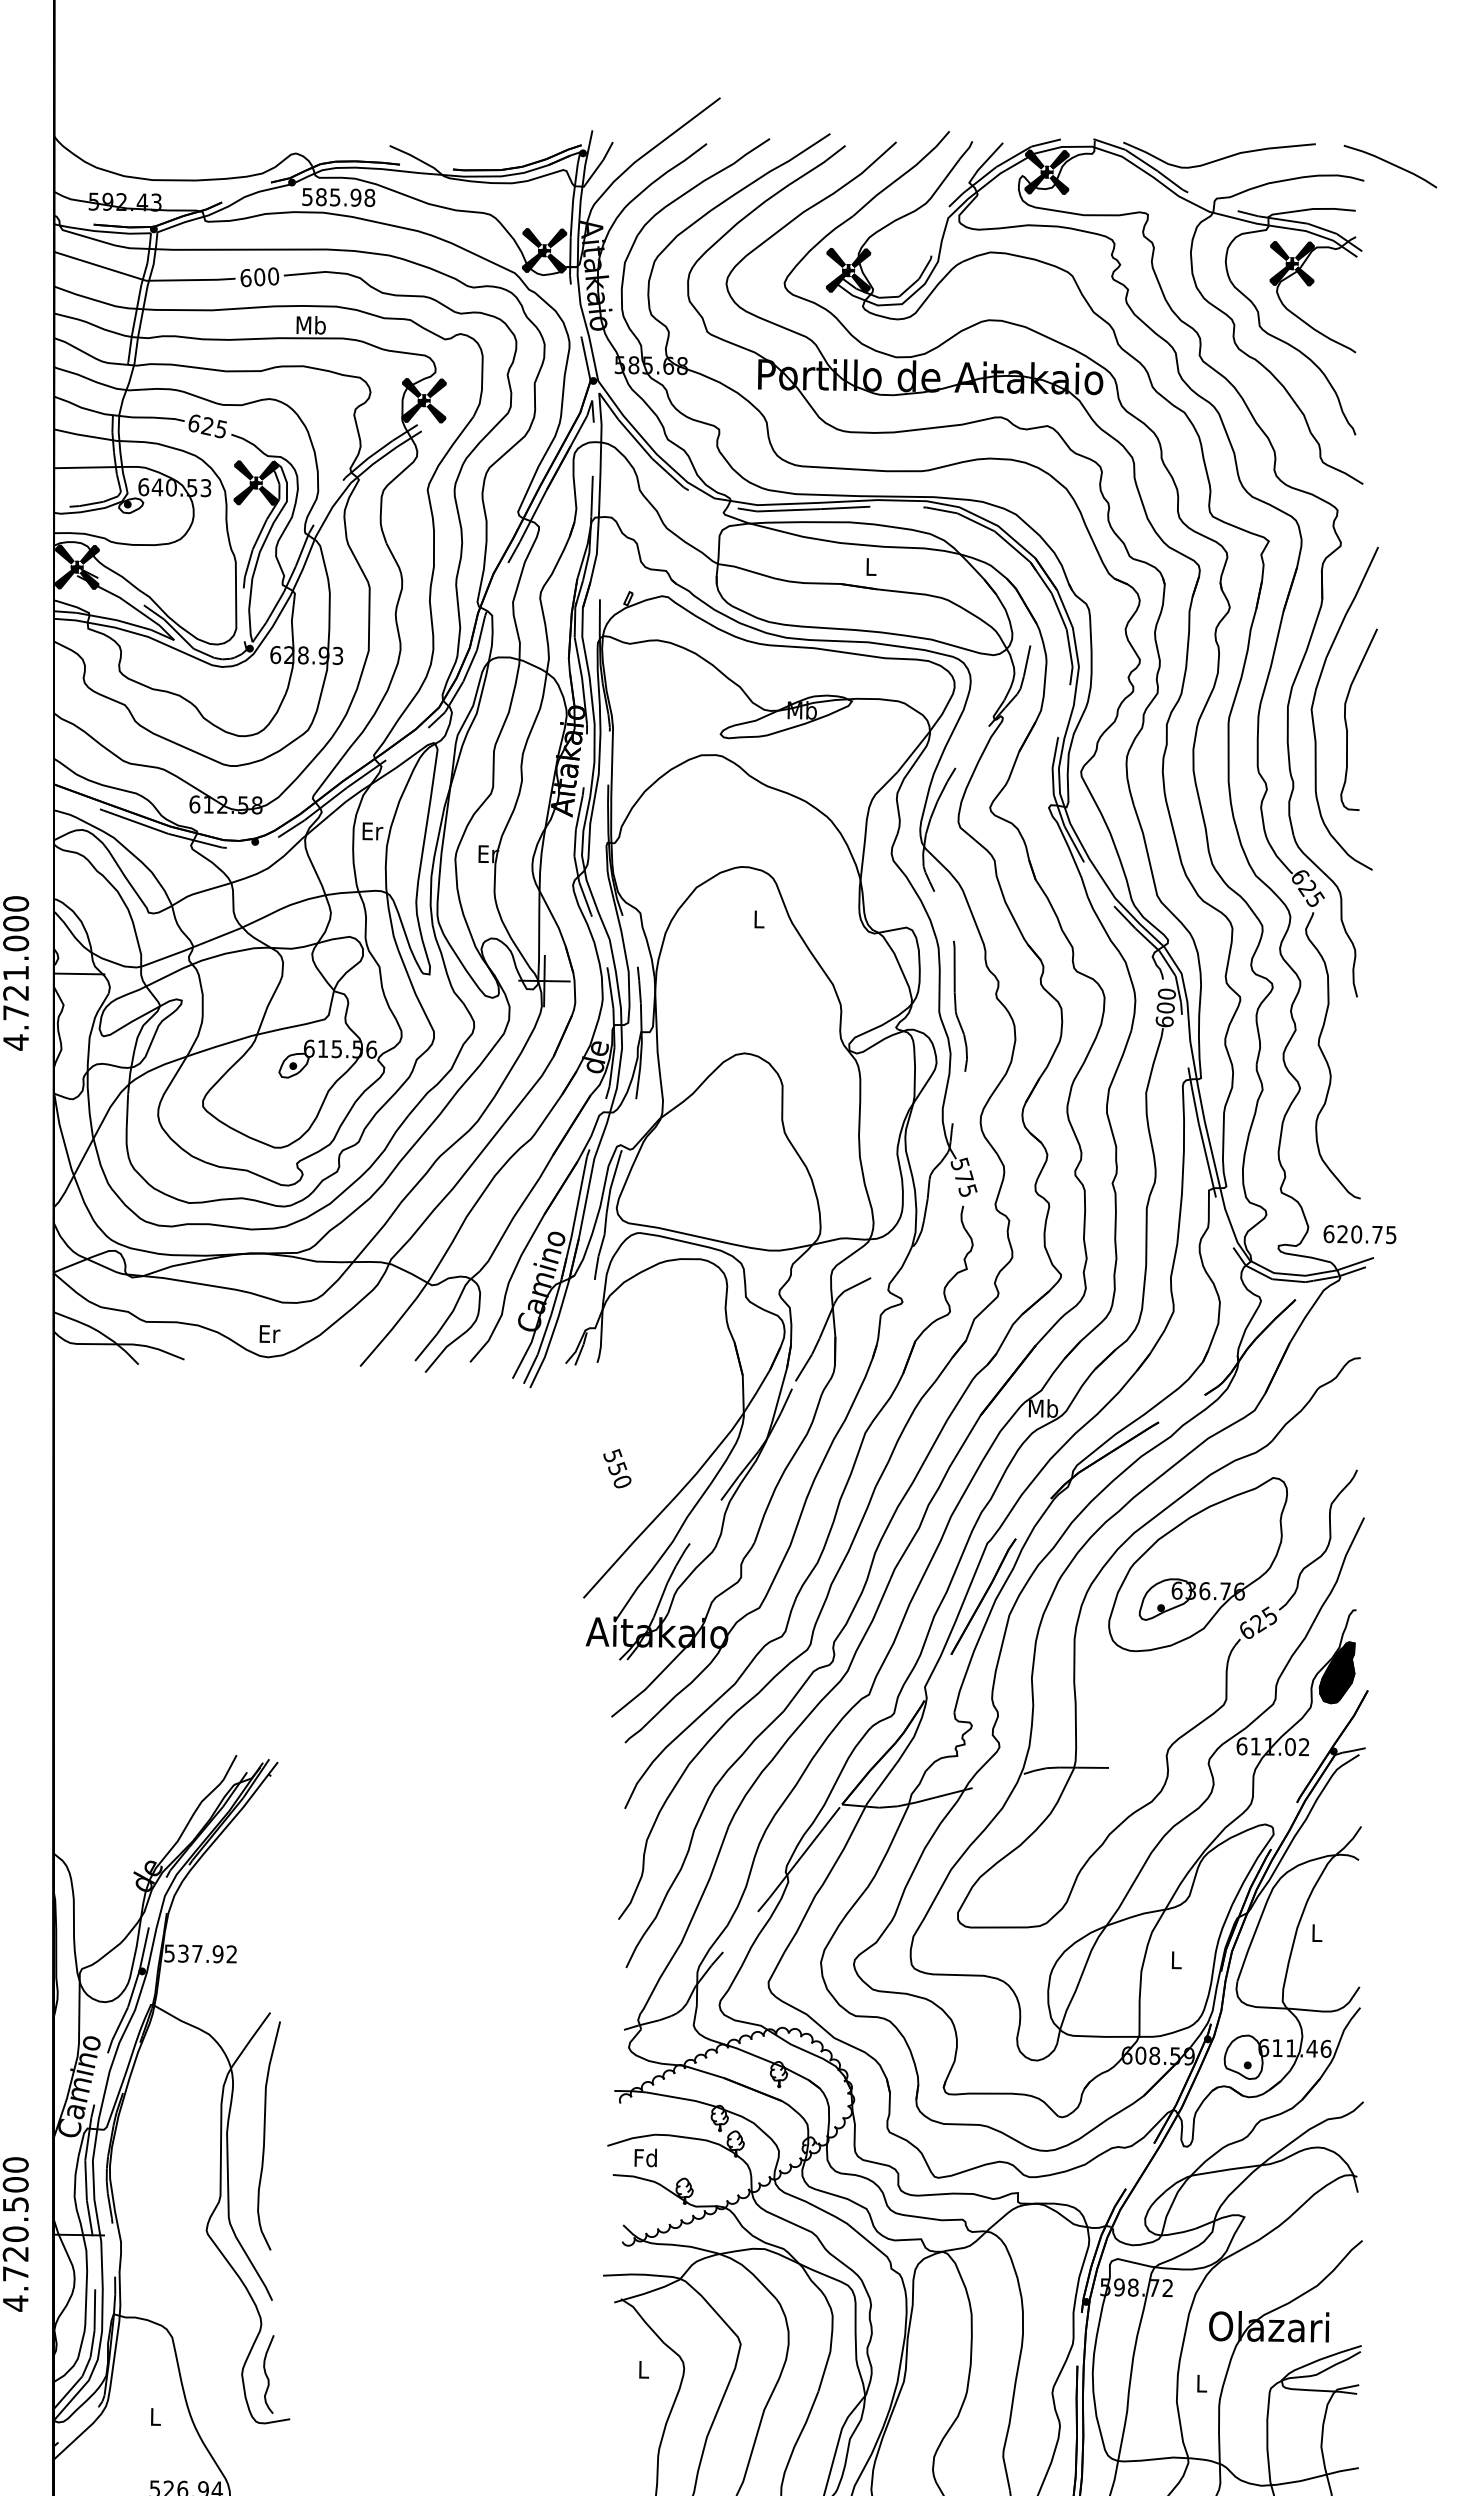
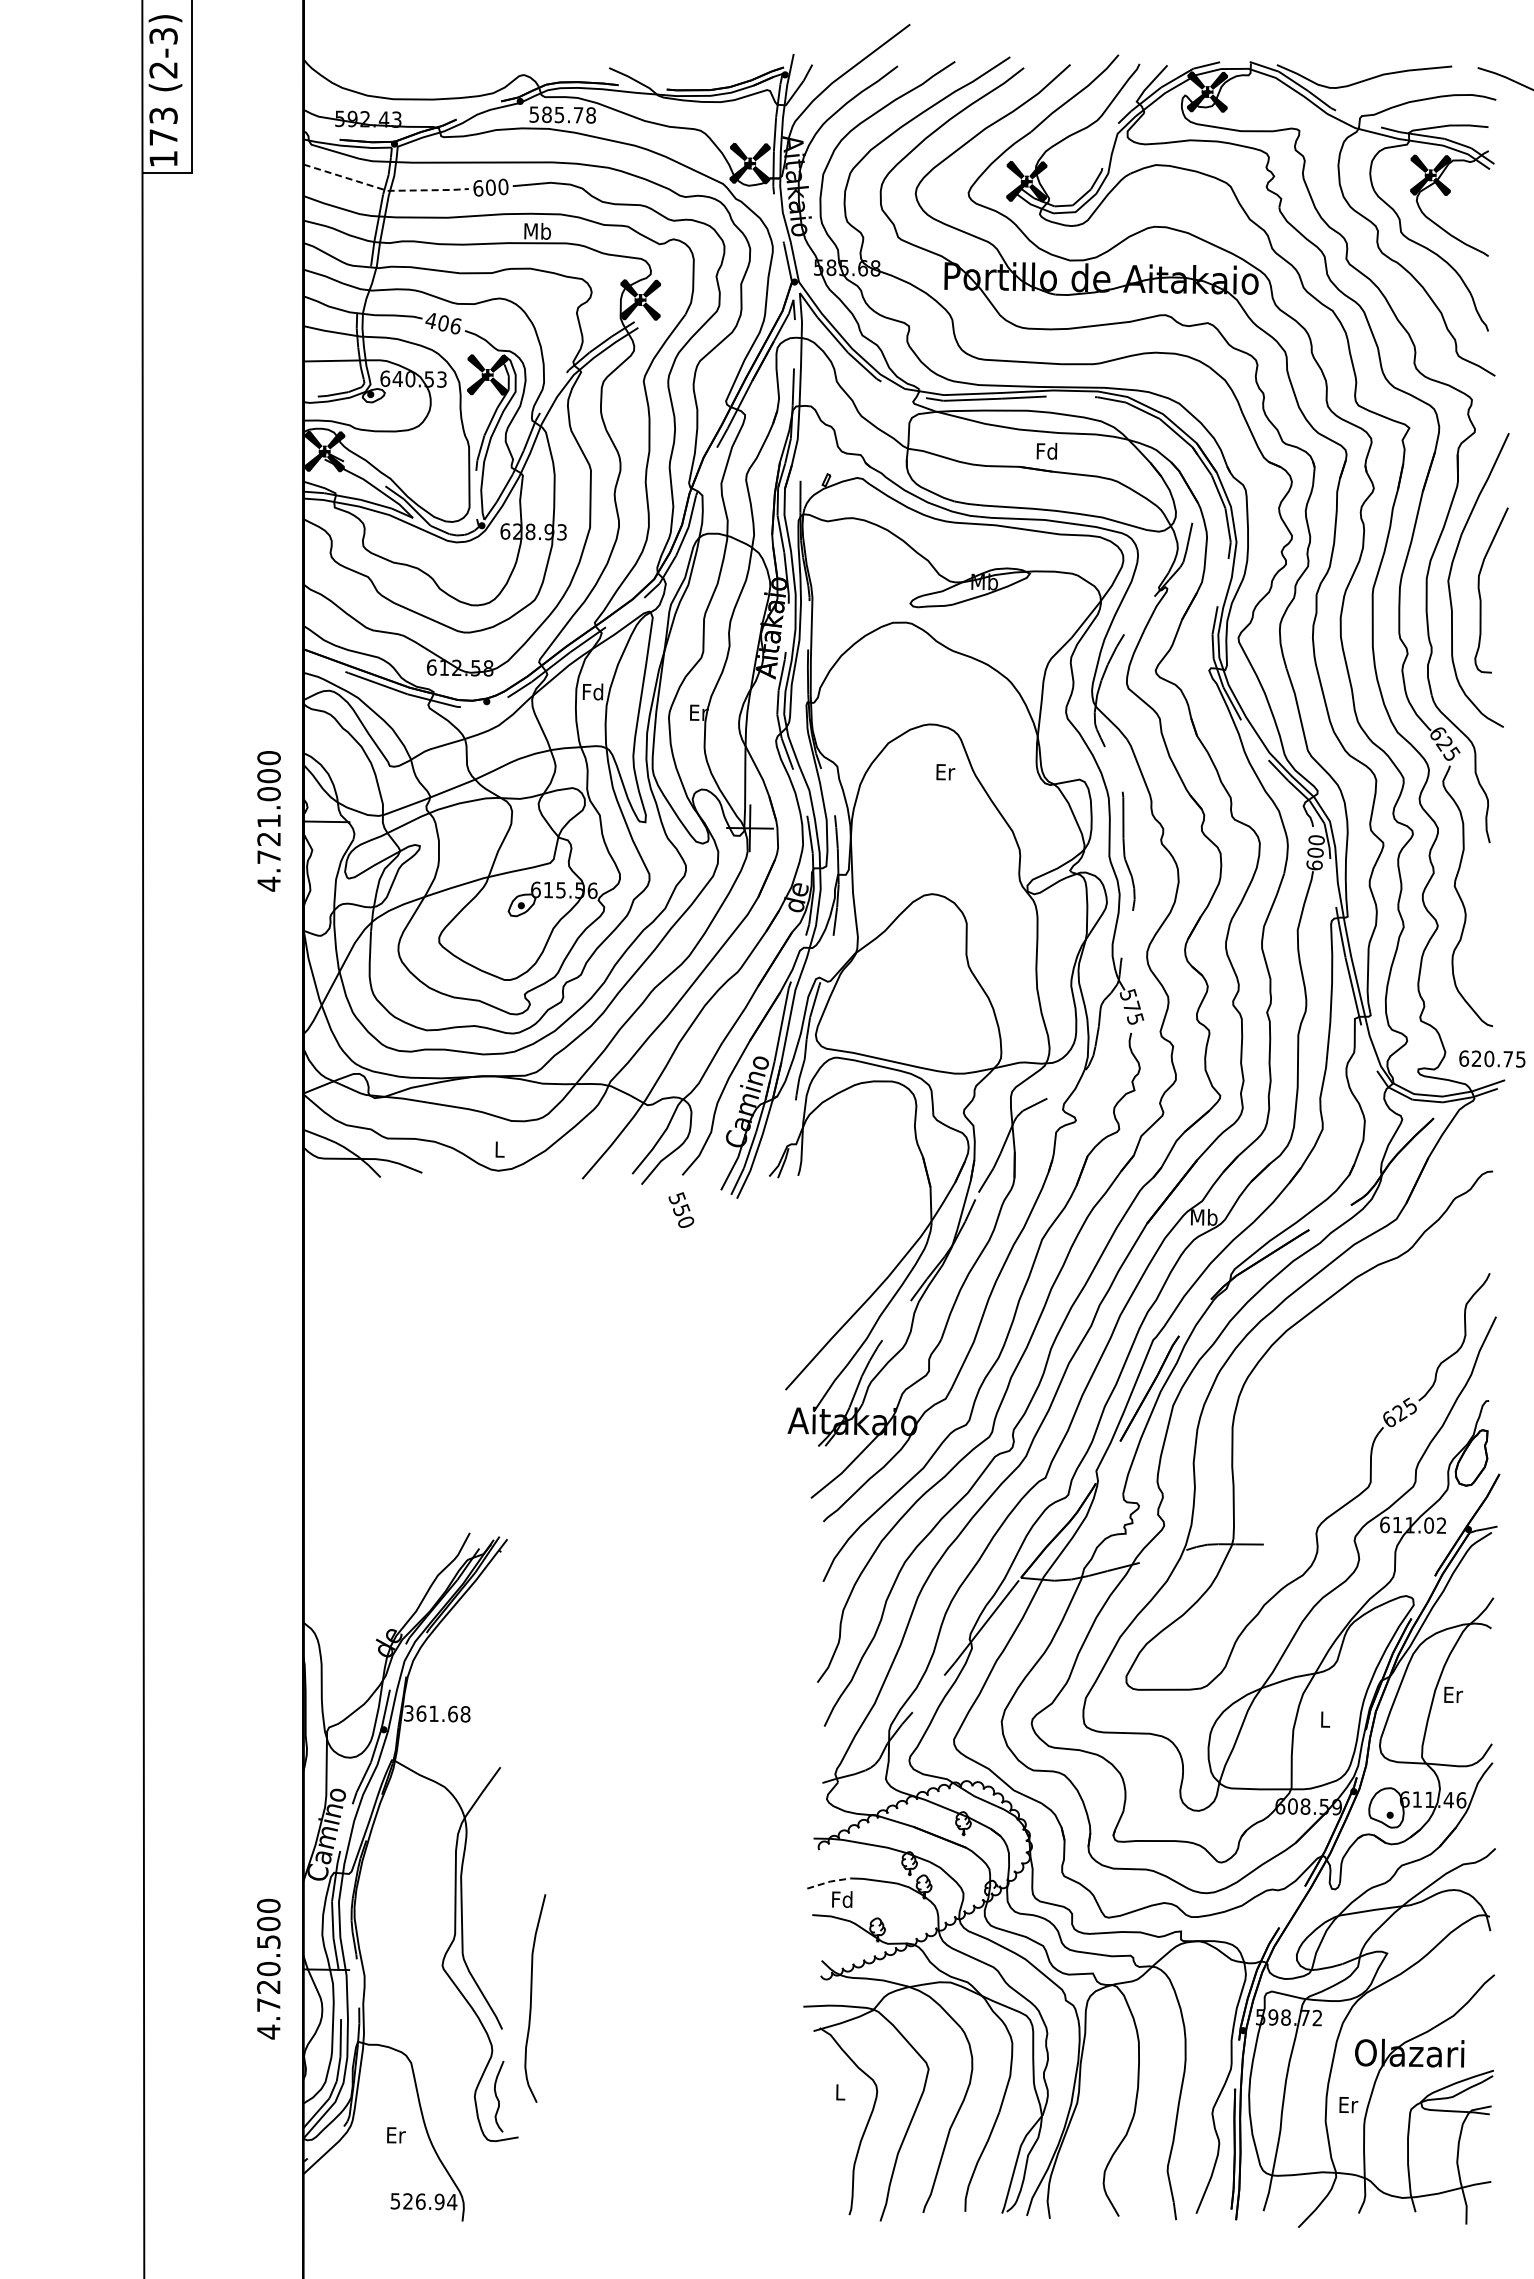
text: (356, 197) -> (578, 115), 585.98 -> 585.78
line: (143, 280) -> (385, 190), solid -> dashed
text: (207, 426) -> (443, 323), 625 -> 406
text: (870, 566) -> (1046, 450), L -> Fd
text: (371, 830) -> (592, 691), Er -> Fd
text: (759, 919) -> (945, 772), L -> Er
text: (269, 1333) -> (499, 1149), Er -> L
text: (617, 1467) -> (681, 1209), moved
part: (1197, 1564) -> (1344, 1359), removed
fill: (1337, 1672) -> (1471, 1457), removed
text: (1317, 1932) -> (1453, 1694), L -> Er
text: (201, 1953) -> (437, 1713), 537.92 -> 361.68
curve: (264, 2135) -> (531, 1998), moved
line: (631, 2138) -> (829, 1881), solid -> dashed
text: (1201, 2384) -> (1348, 2105), L -> Er
text: (156, 2417) -> (396, 2135), L -> Er

